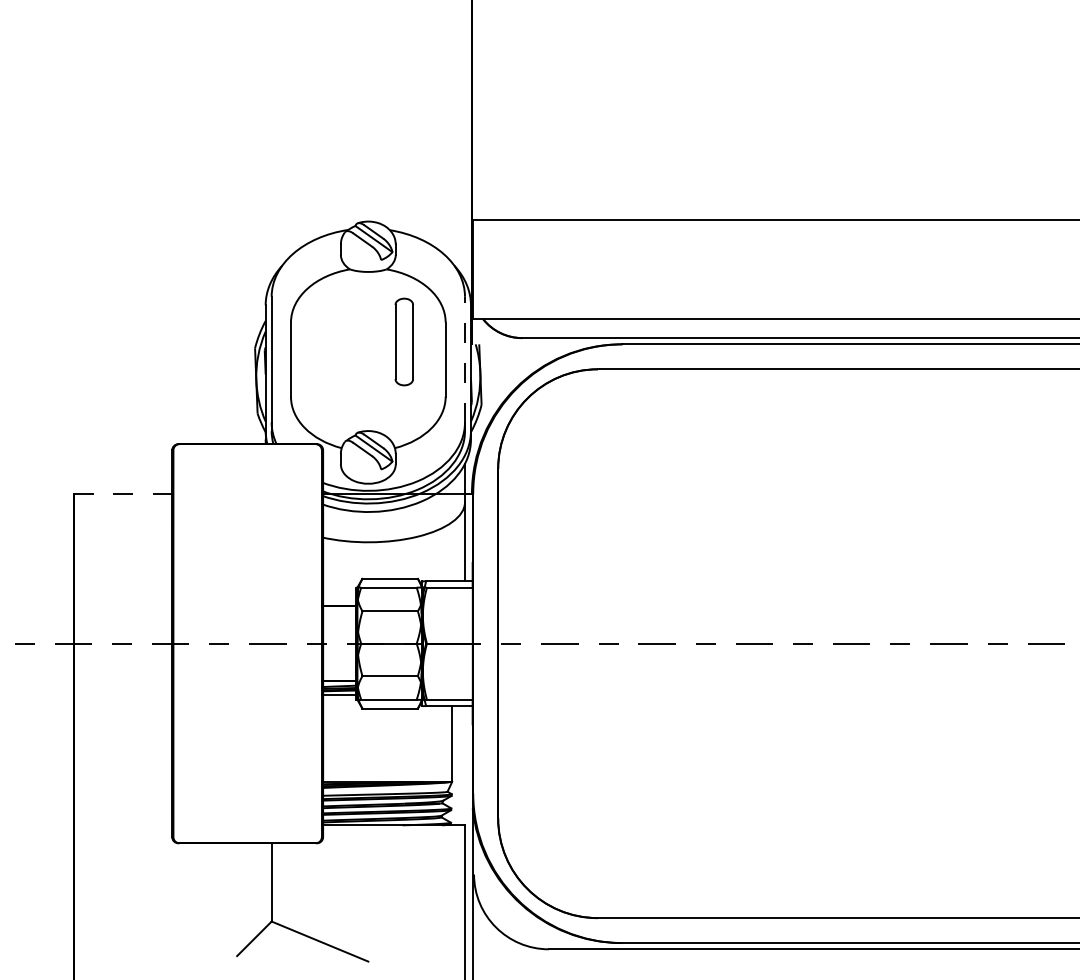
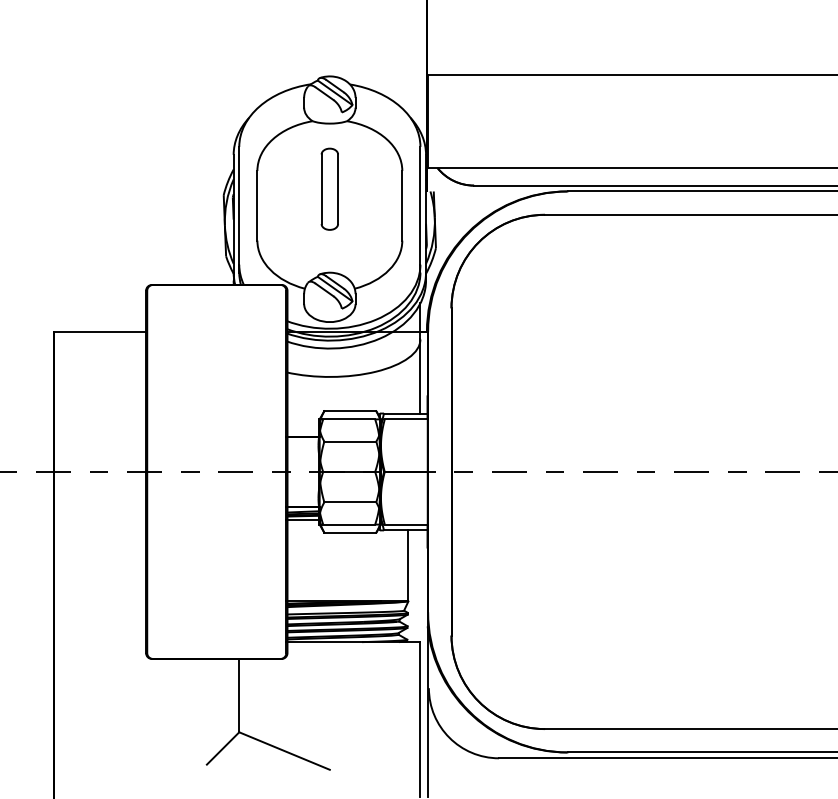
part: (403, 341) -> (329, 188), moved
line: (465, 359) -> (420, 205), dashed -> solid
line: (123, 494) -> (100, 332), dashed -> solid

